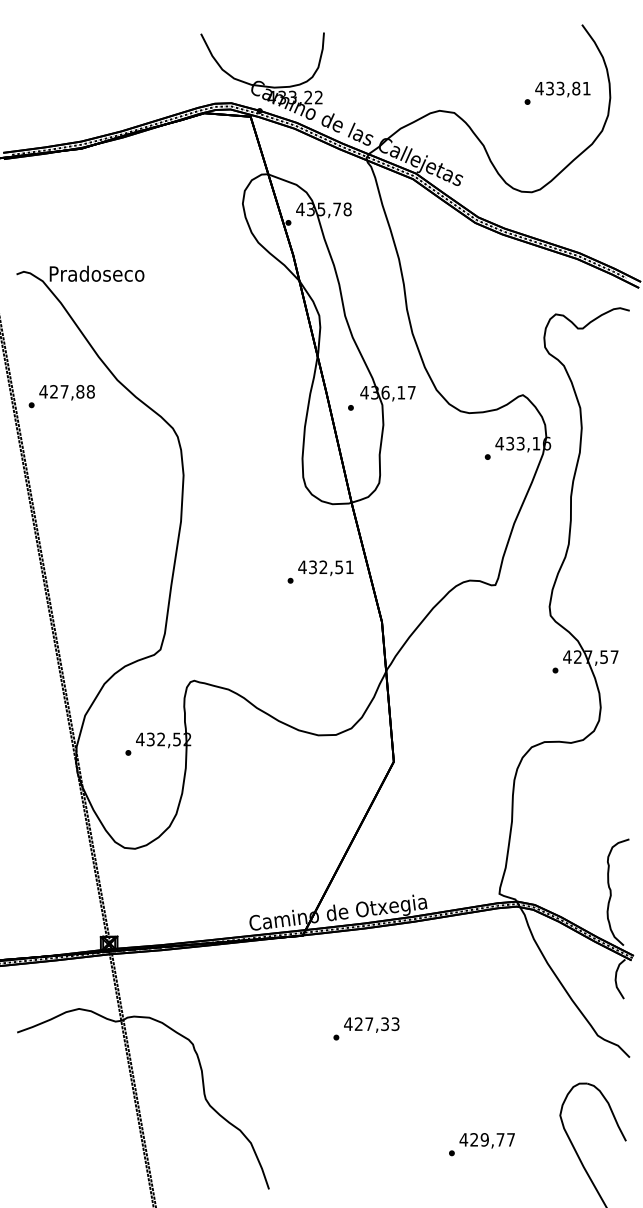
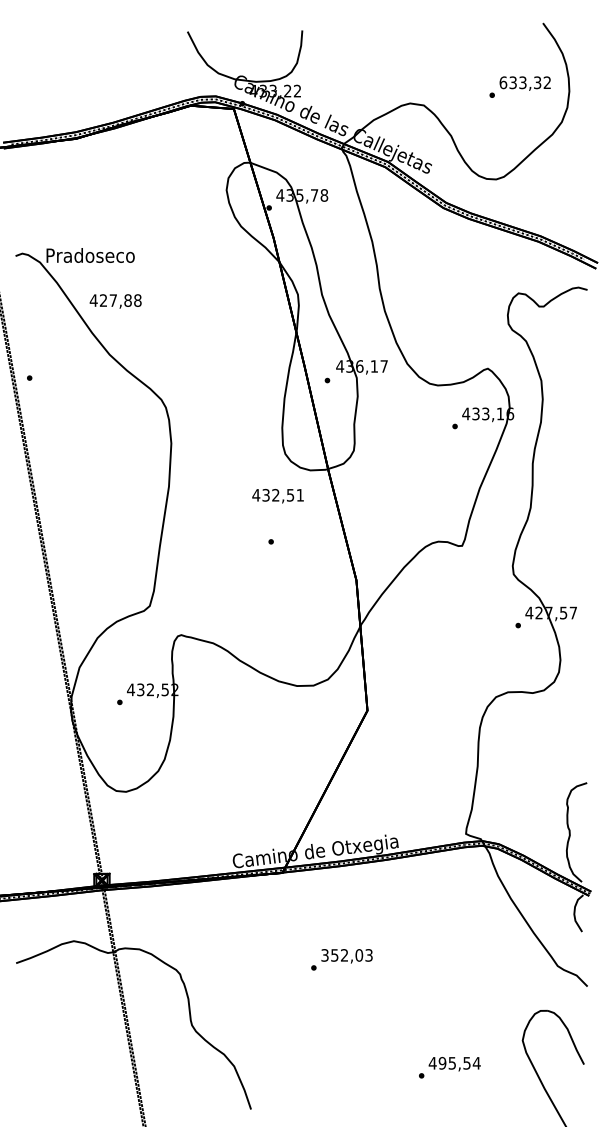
text: (562, 88) -> (524, 82), 433,81 -> 633,32
text: (66, 392) -> (115, 301), moved
text: (325, 568) -> (277, 496), moved
text: (367, 1024) -> (342, 955), 427,33 -> 352,03
text: (492, 1140) -> (459, 1063), 429,77 -> 495,54

